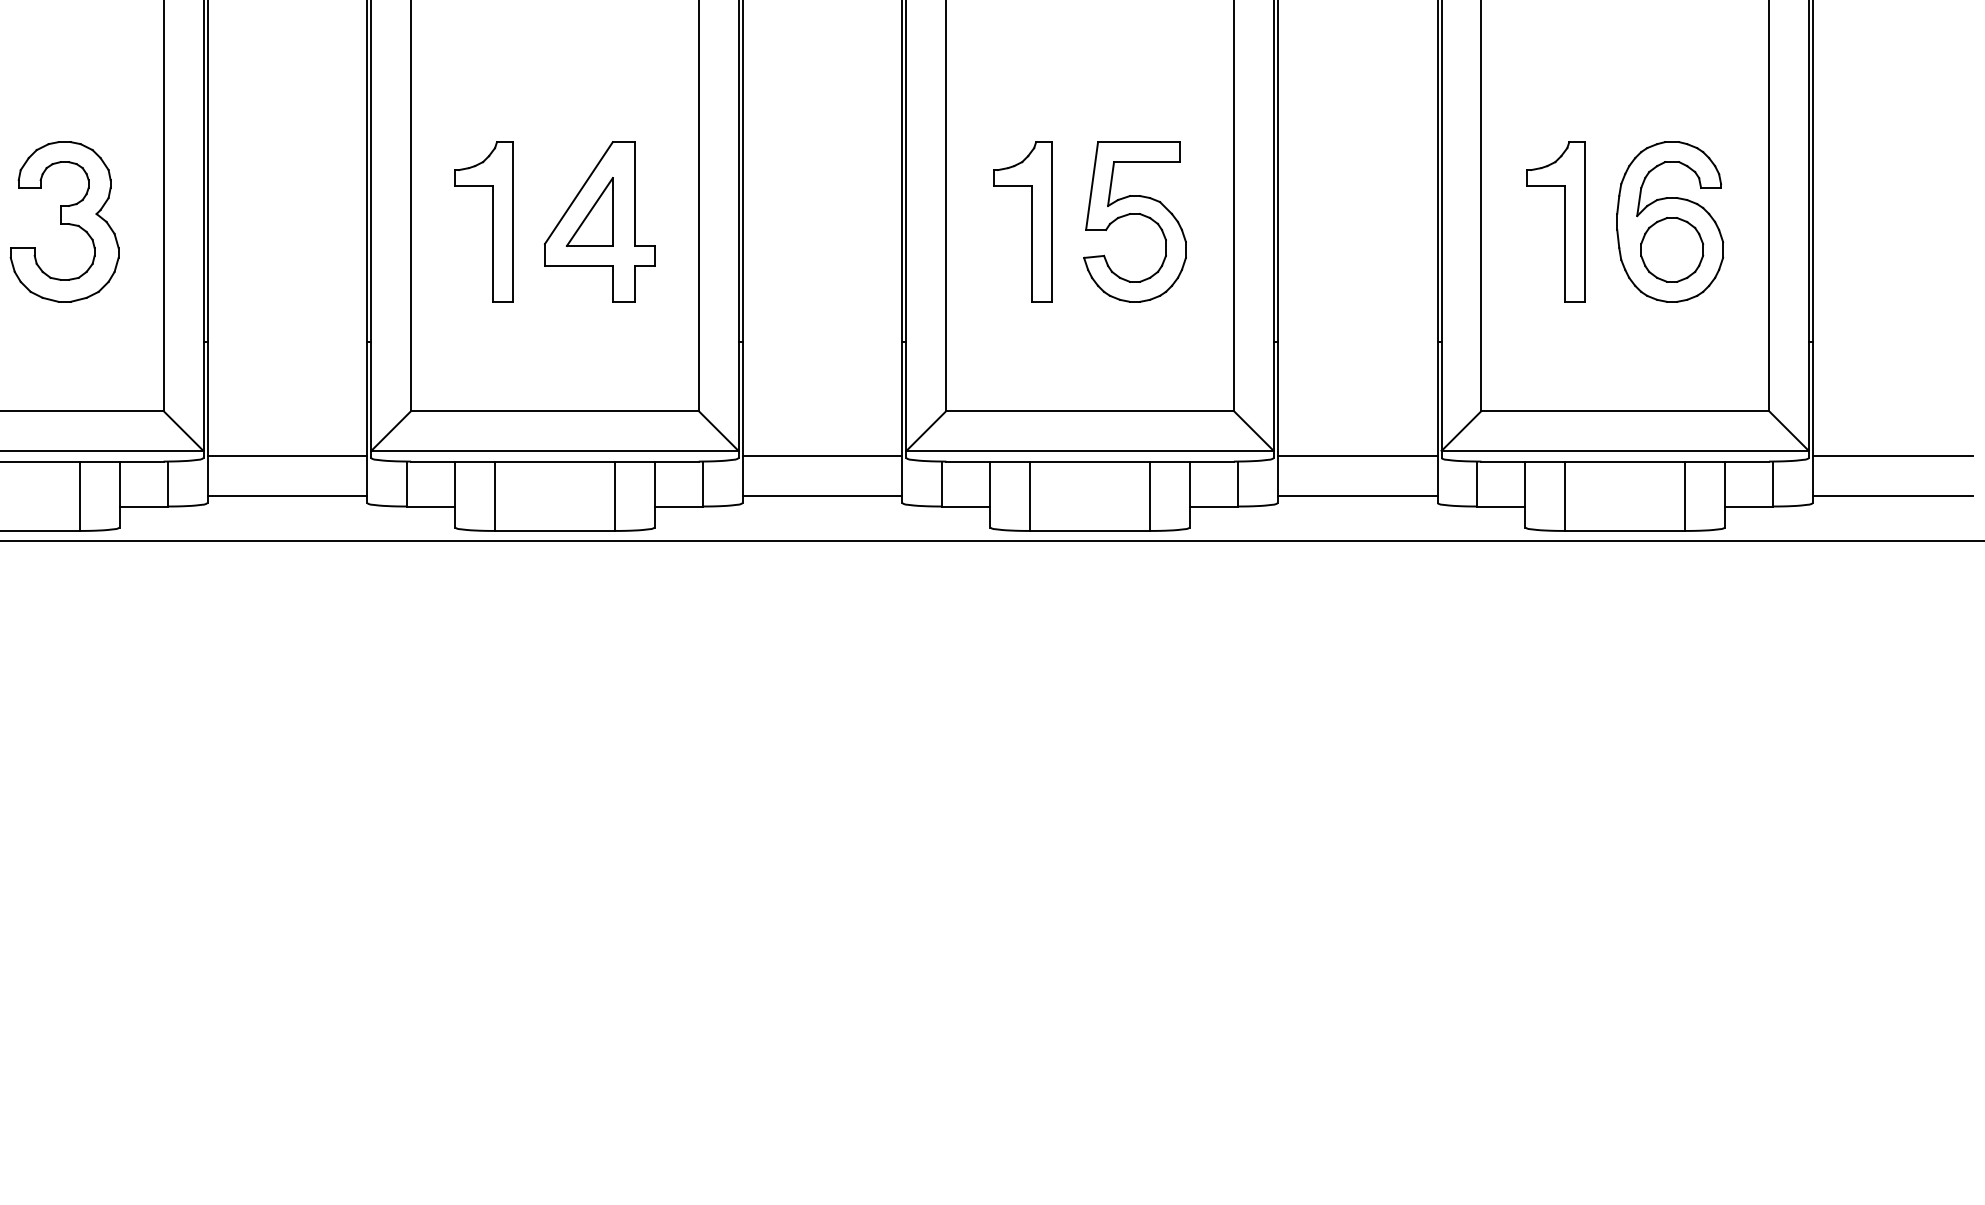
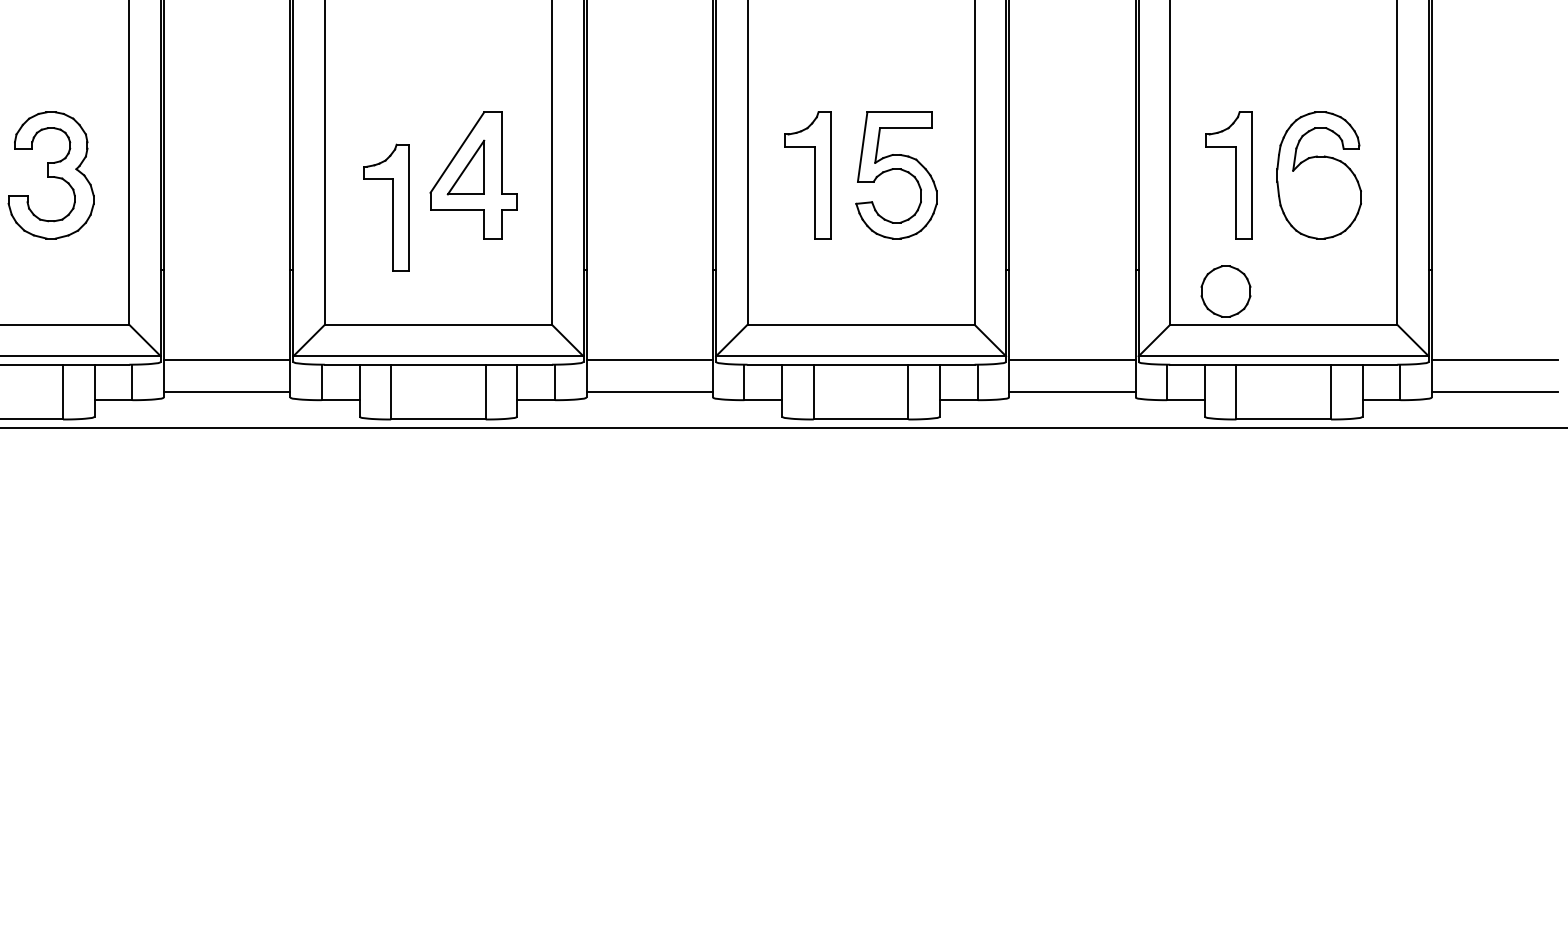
part: (492, 221) -> (393, 207), moved
part: (1672, 249) -> (1226, 291), moved

